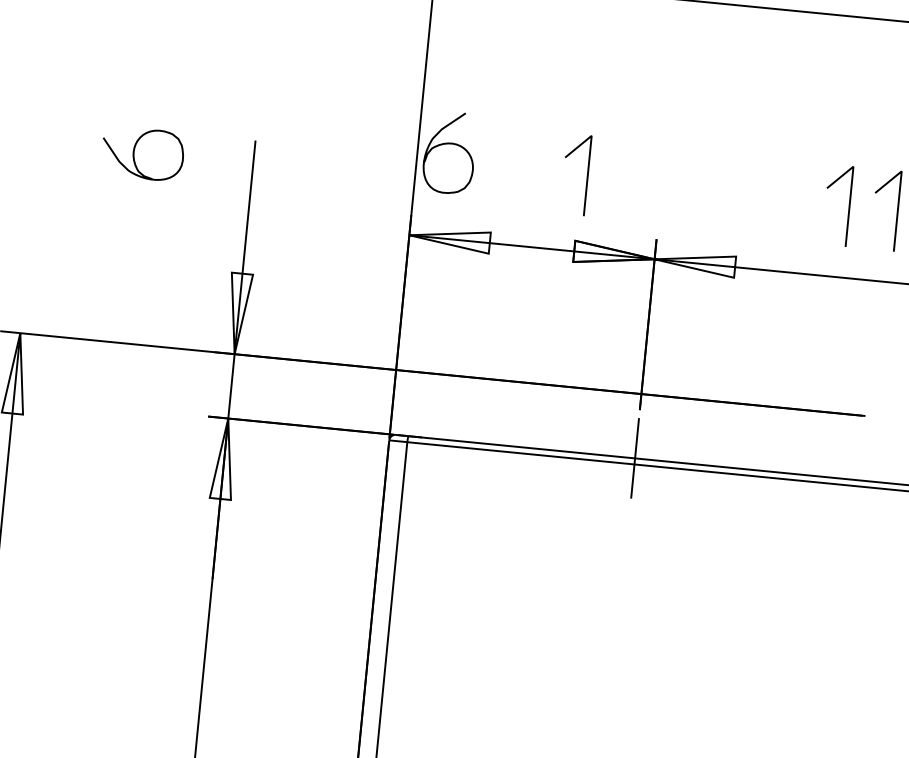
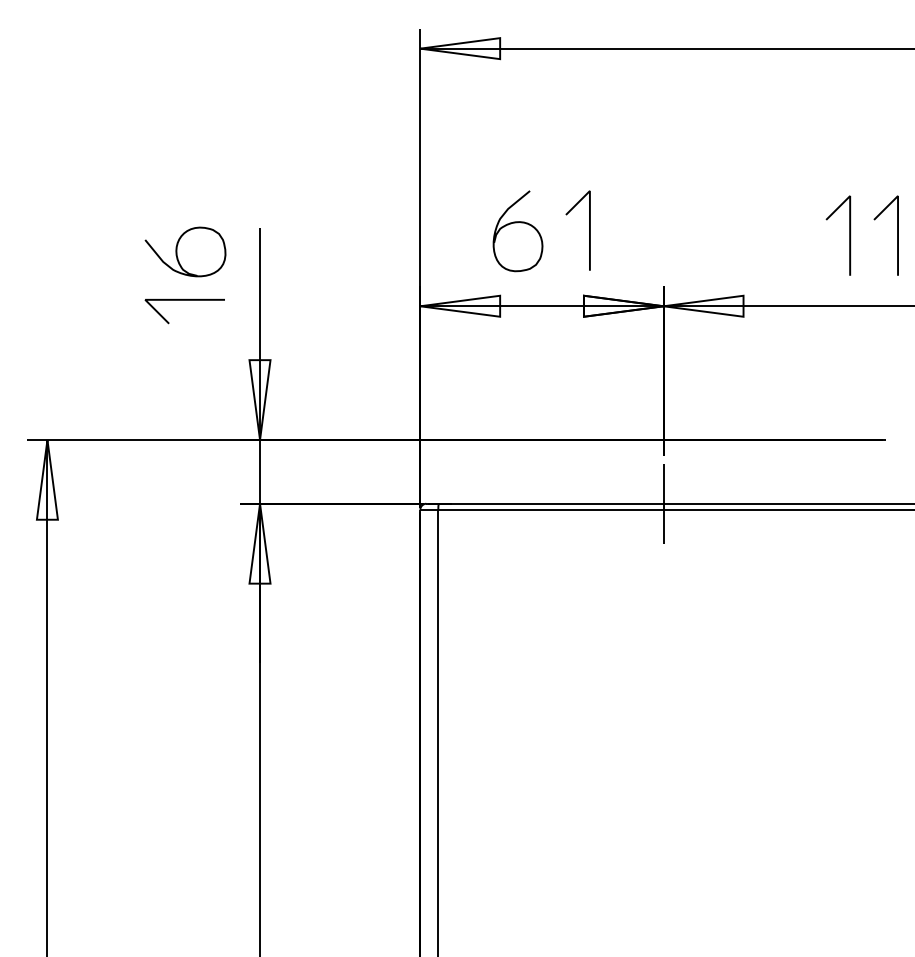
curve: (449, 144) -> (517, 223), moved
curve: (134, 152) -> (177, 251), moved
curve: (172, 206) -> (184, 300), added

